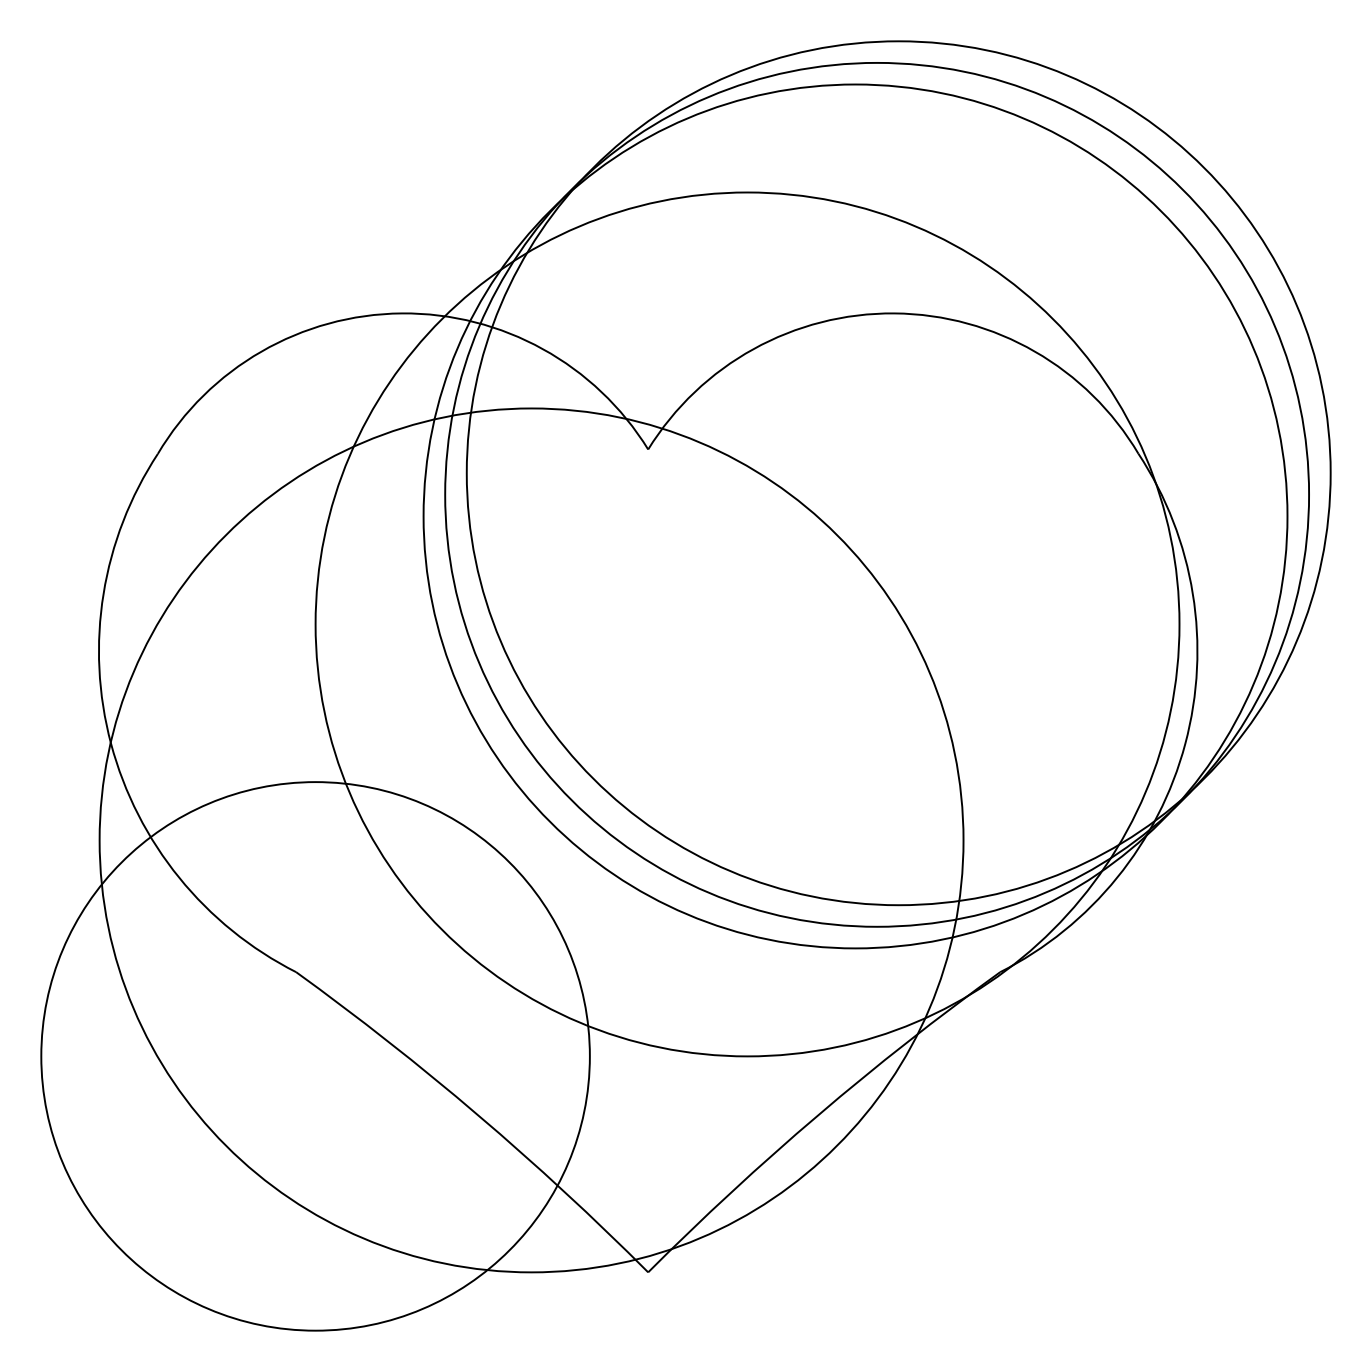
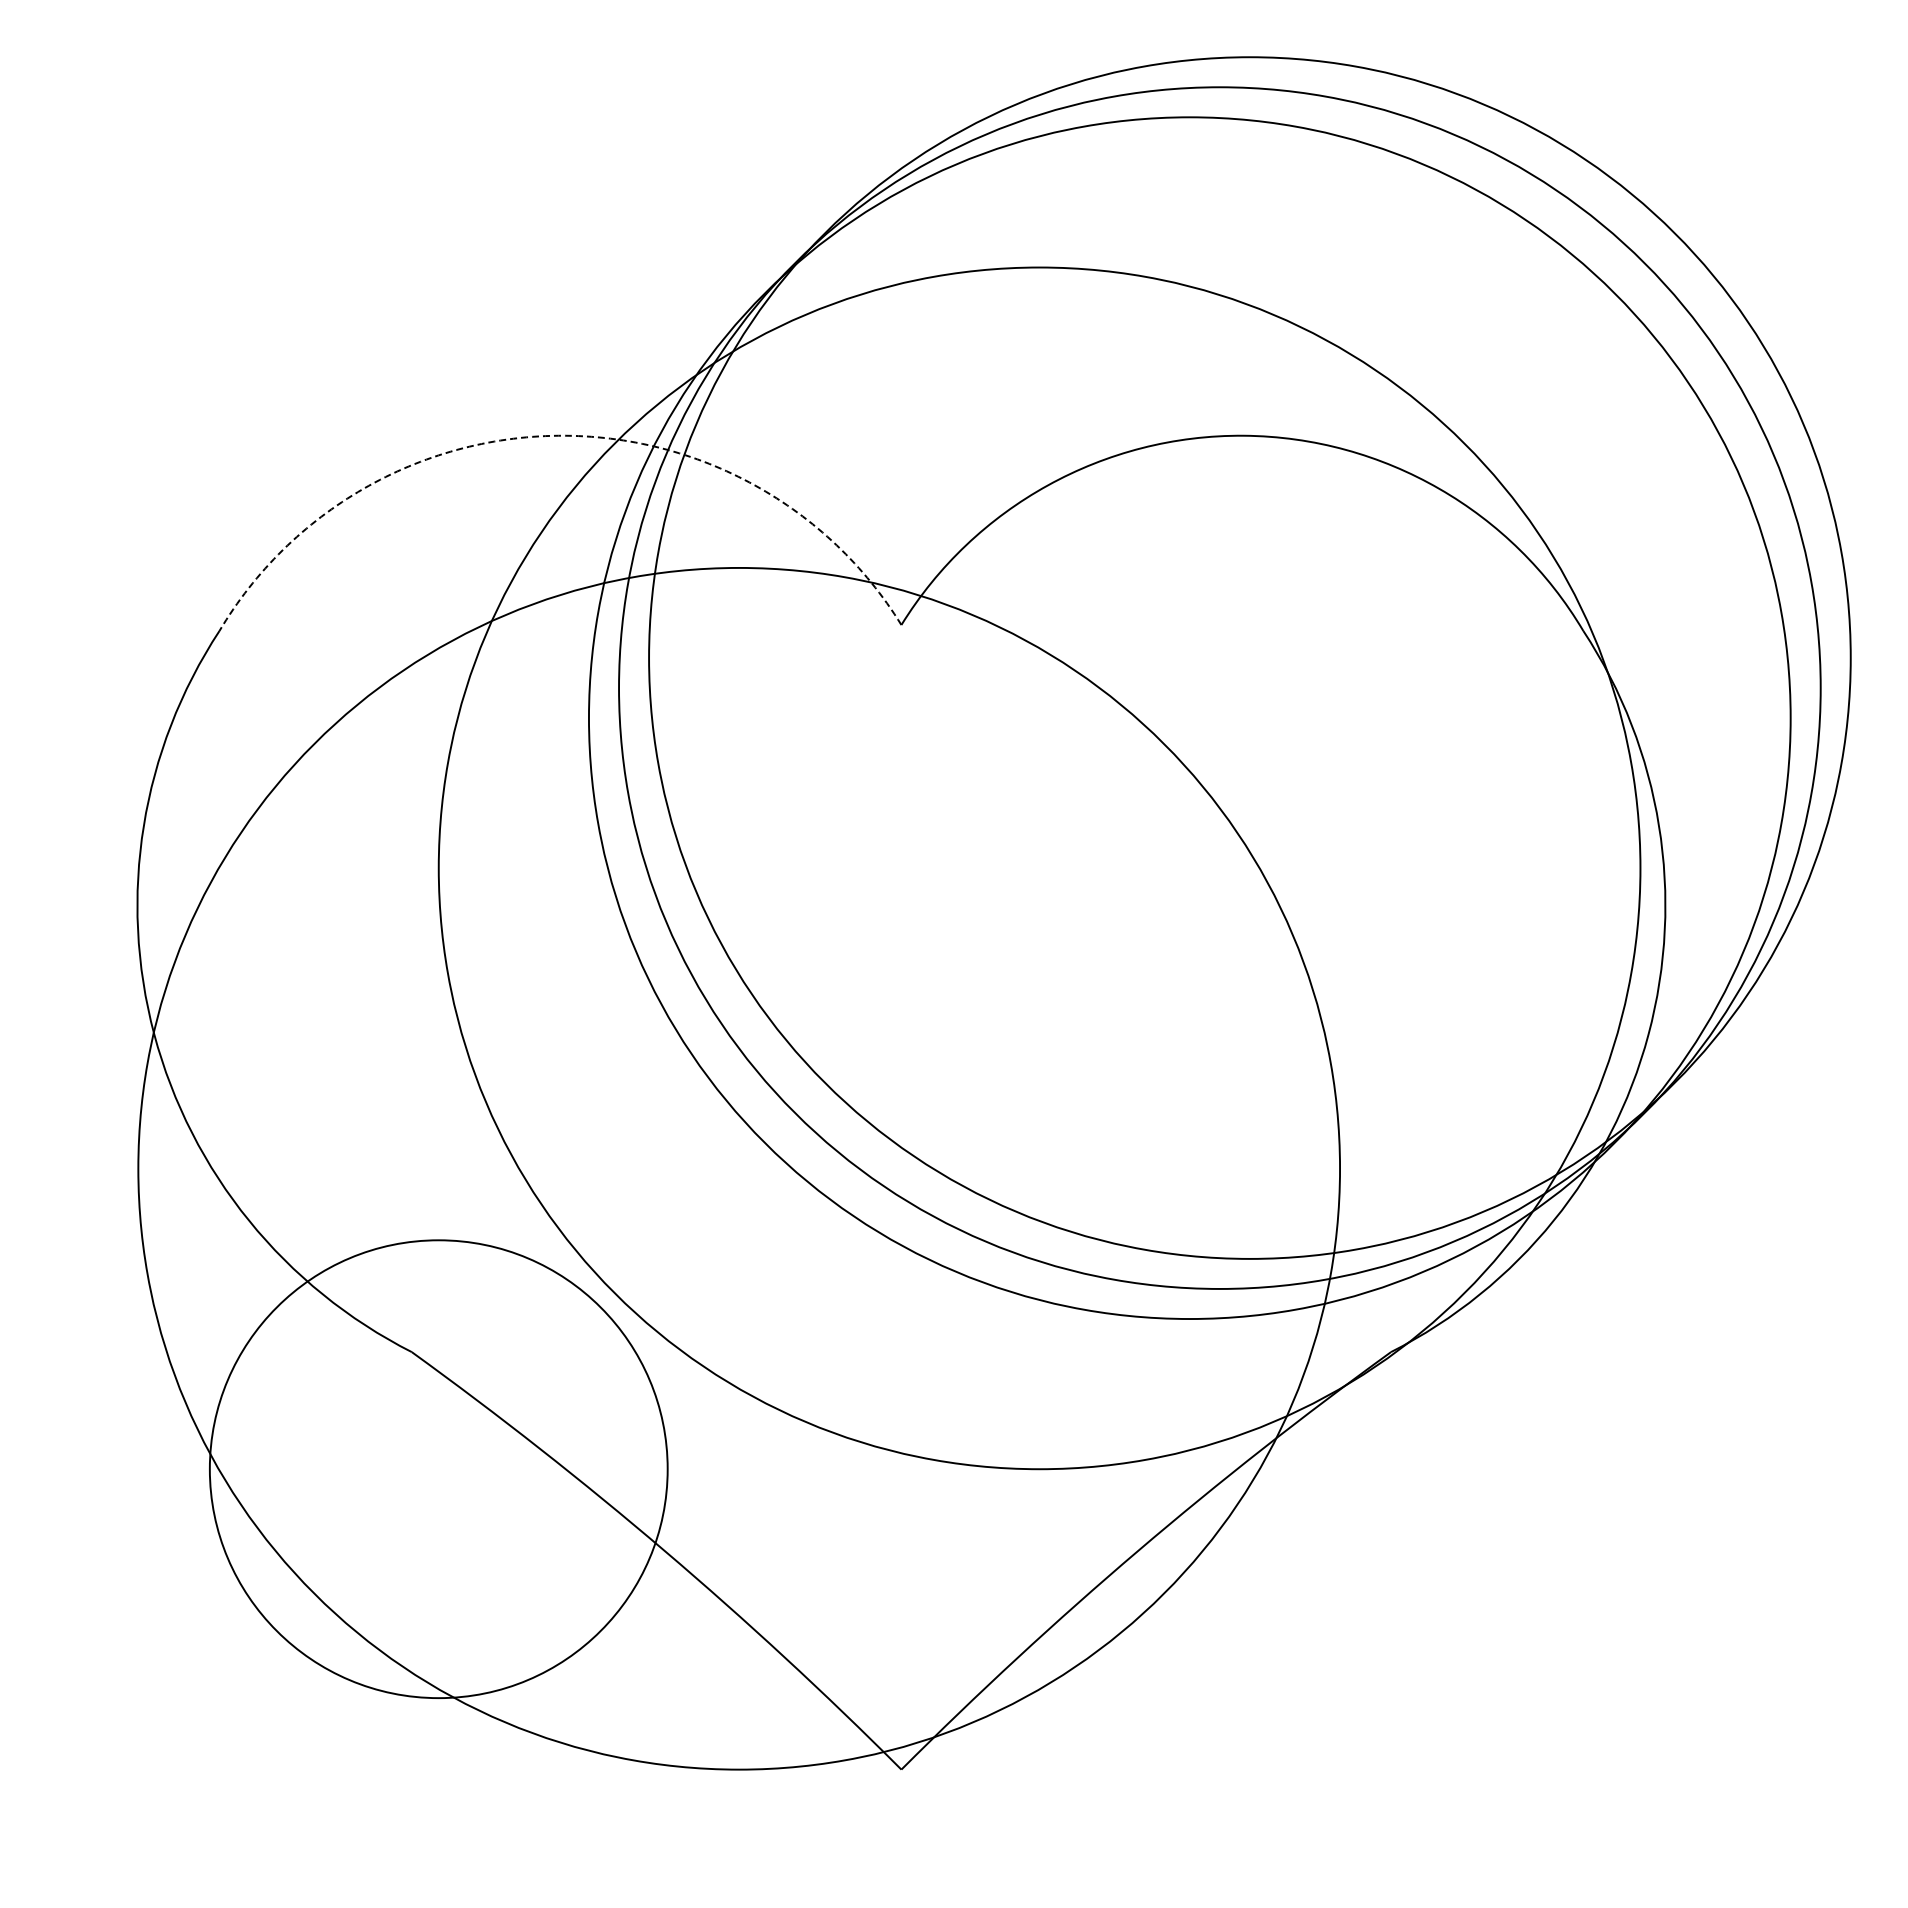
arc: (401, 313) -> (558, 435), solid -> dashed
circle: (315, 1055) -> (438, 1468), size x0.6

